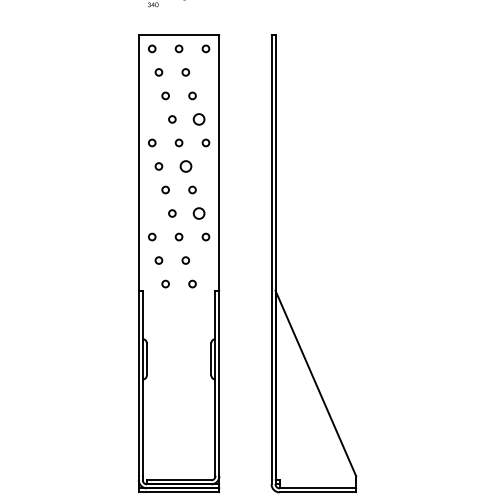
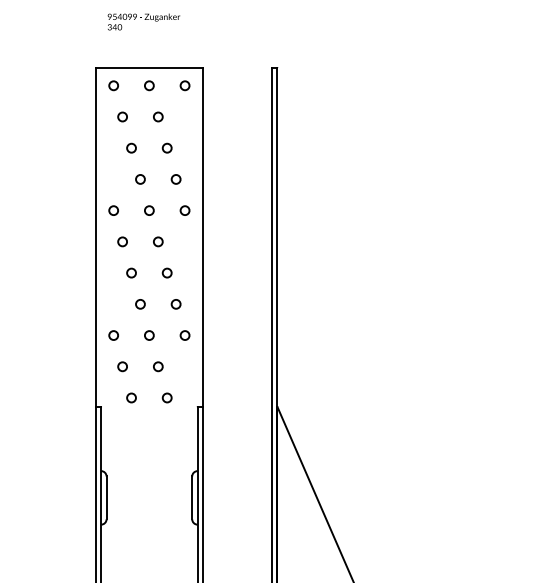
circle: (199, 119) -> (176, 179), size x0.62
circle: (185, 166) -> (157, 241), size x0.62
circle: (199, 213) -> (176, 304), size x0.62

